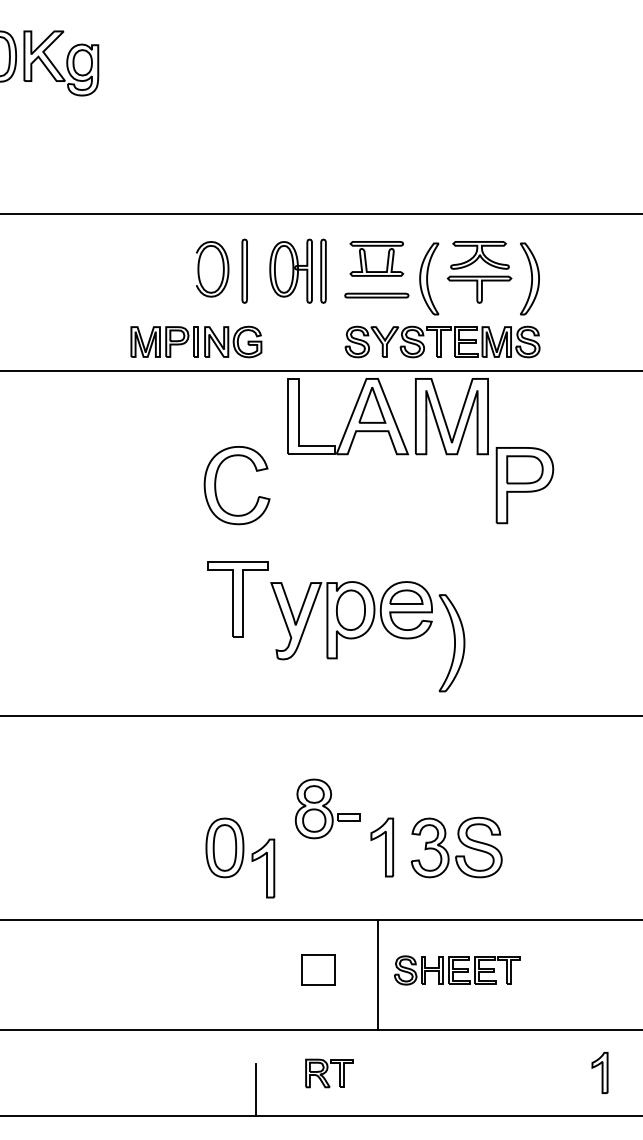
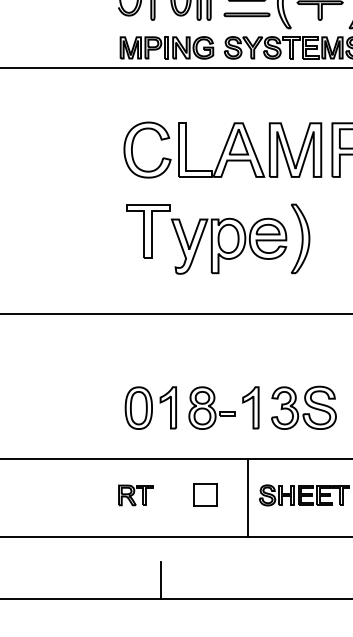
part: (196, 341) -> (167, 47), moved
part: (387, 416) -> (249, 150), moved
part: (451, 643) -> (300, 239), moved
part: (327, 808) -> (211, 407), moved
part: (263, 868) -> (168, 407), moved
part: (329, 1073) -> (135, 495), moved

